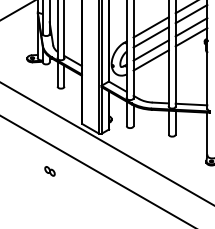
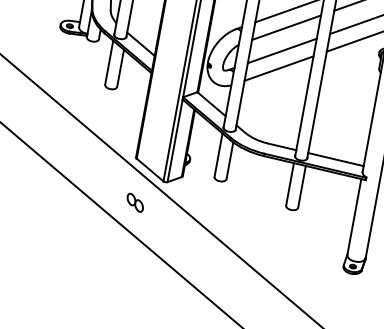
part: (49, 171) -> (134, 202), moved

